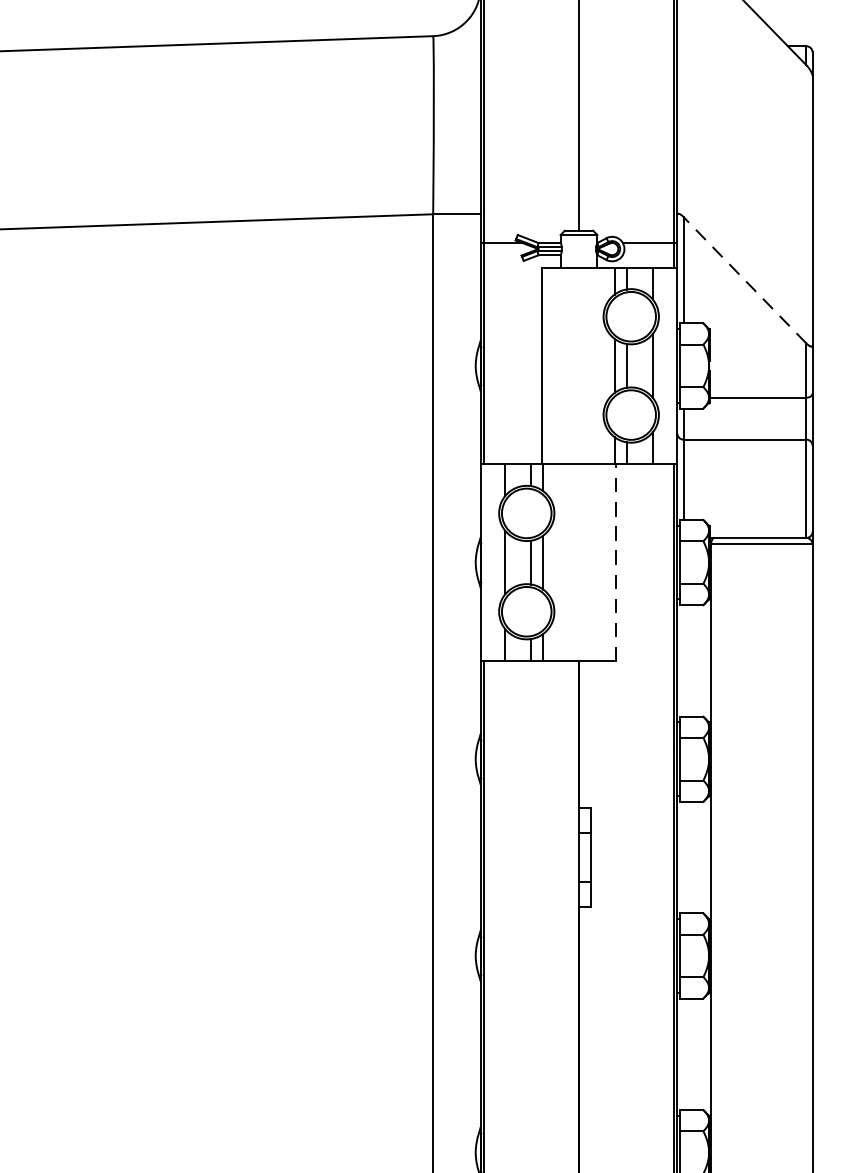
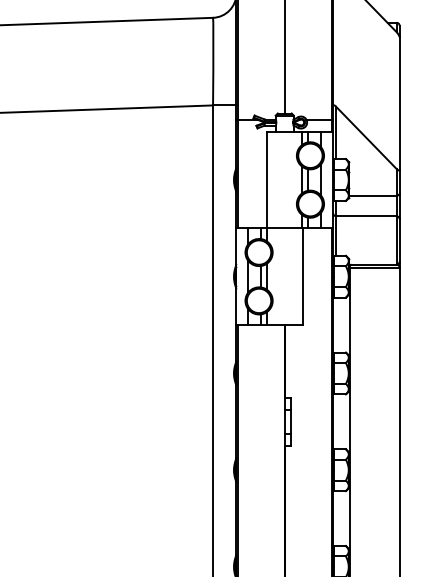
line: (745, 279) -> (366, 137), dashed -> solid
line: (615, 562) -> (302, 276), dashed -> solid

